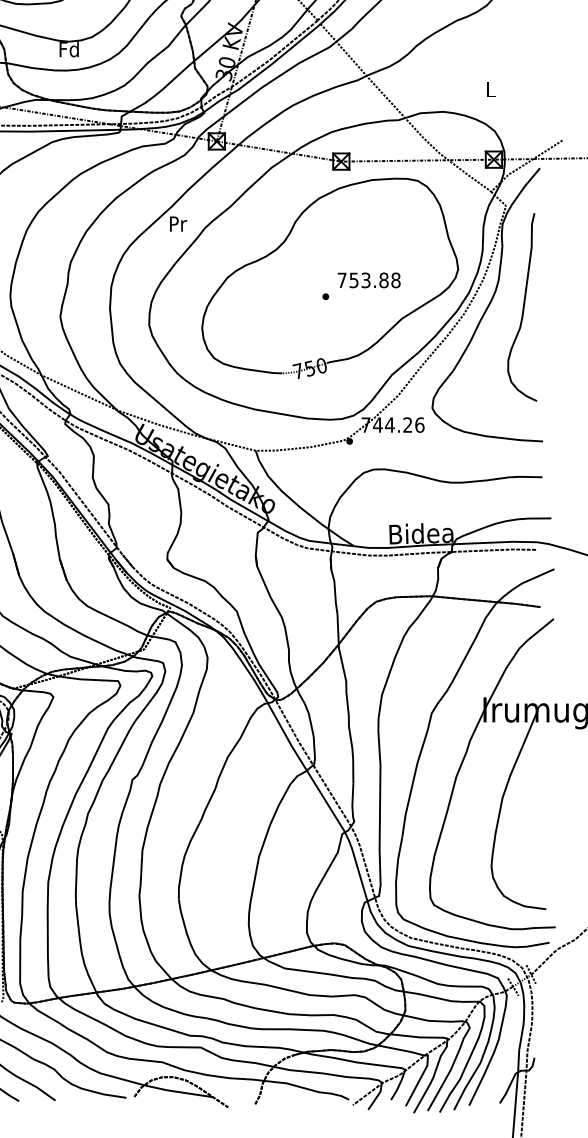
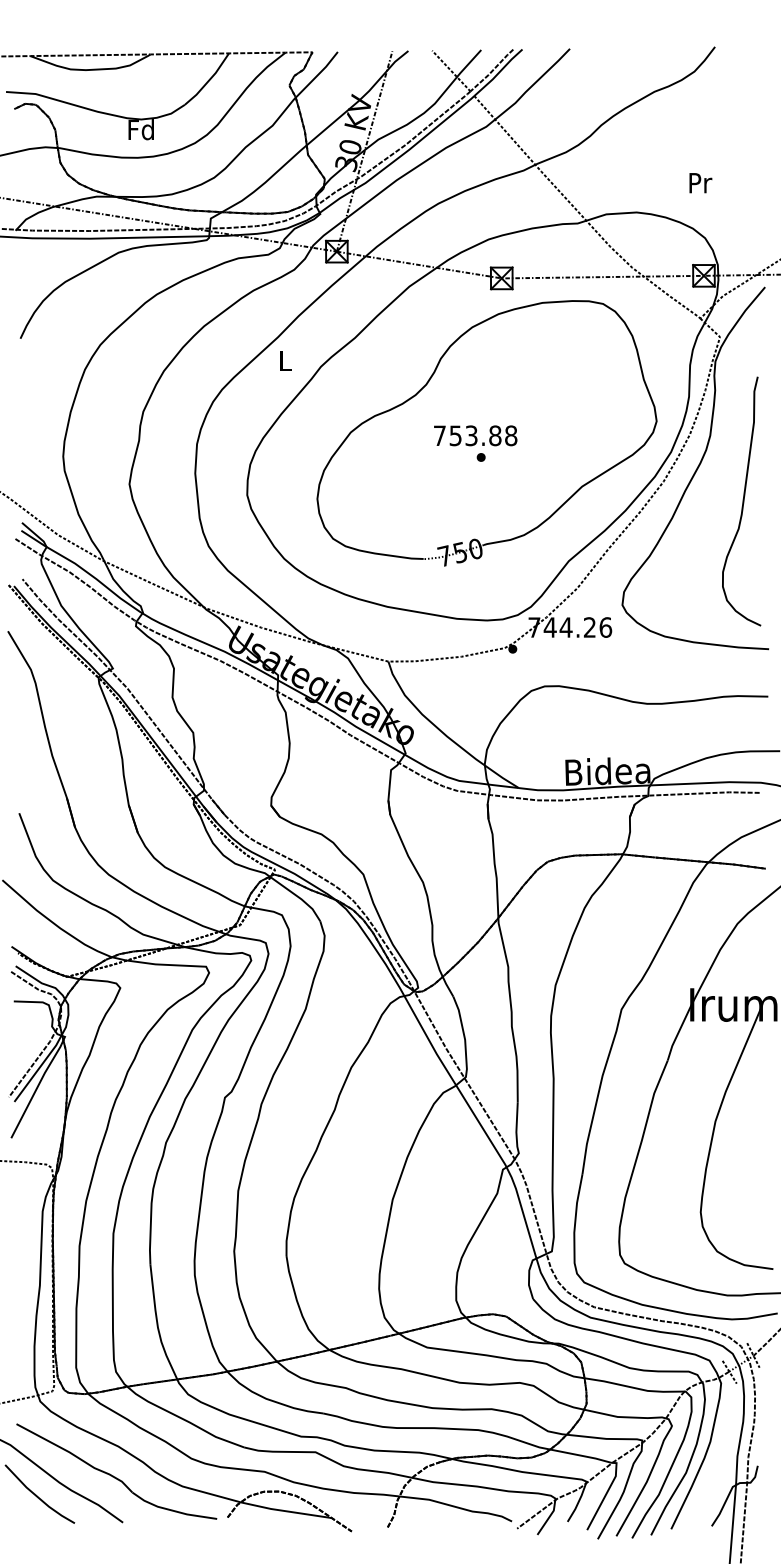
text: (491, 89) -> (700, 183), L -> Pr
text: (178, 224) -> (285, 361), Pr -> L
text: (369, 280) -> (475, 435), moved
curve: (522, 307) -> (742, 501), moved

